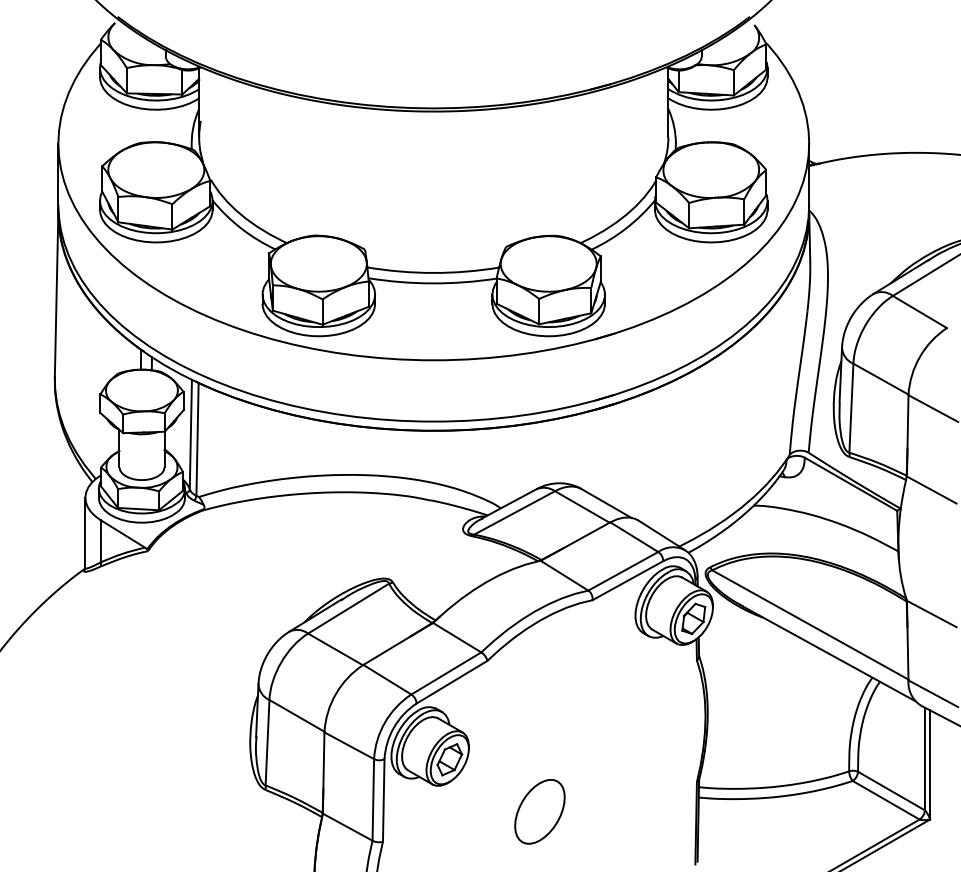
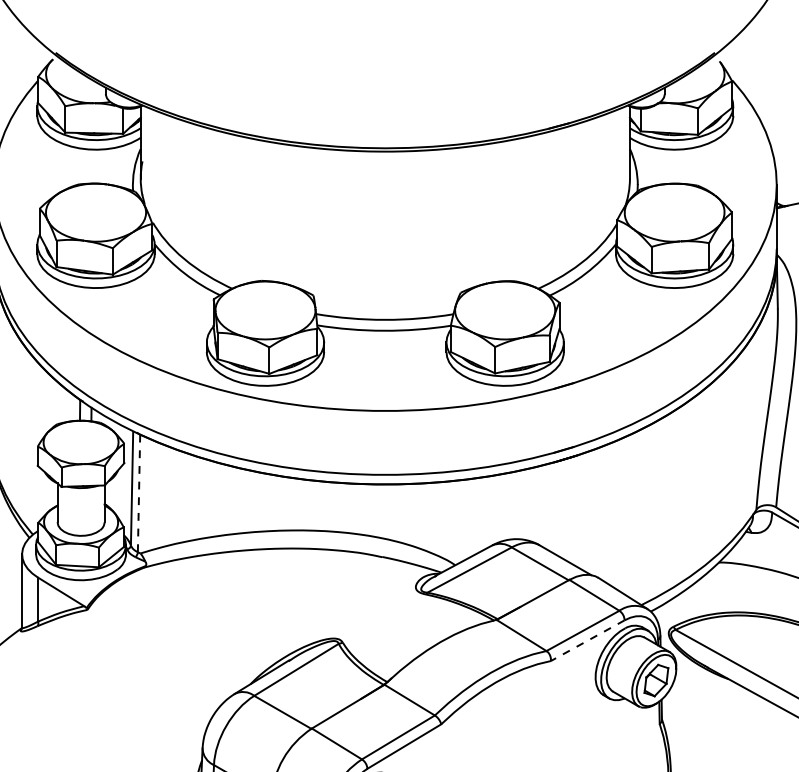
line: (197, 439) -> (138, 493), solid -> dashed
line: (627, 580) -> (587, 640), solid -> dashed

